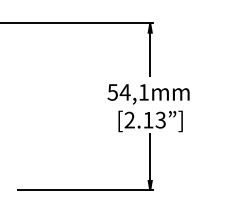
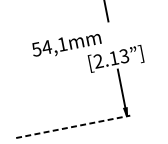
text: (148, 94) -> (66, 45), moved
line: (85, 190) -> (73, 126), solid -> dashed

